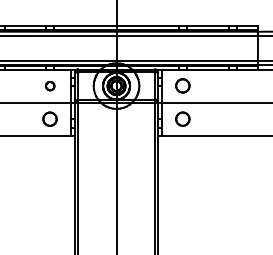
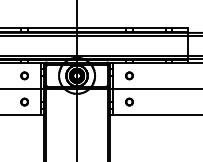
part: (182, 86) -> (129, 76), size x0.62
part: (50, 119) -> (24, 102), size x0.62
part: (182, 119) -> (129, 102), size x0.62

